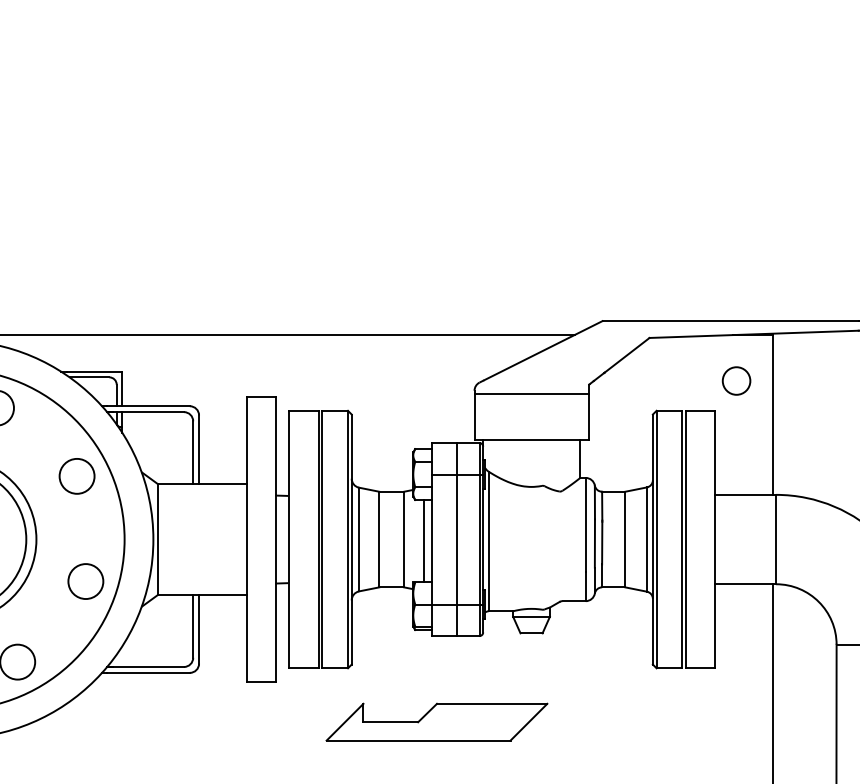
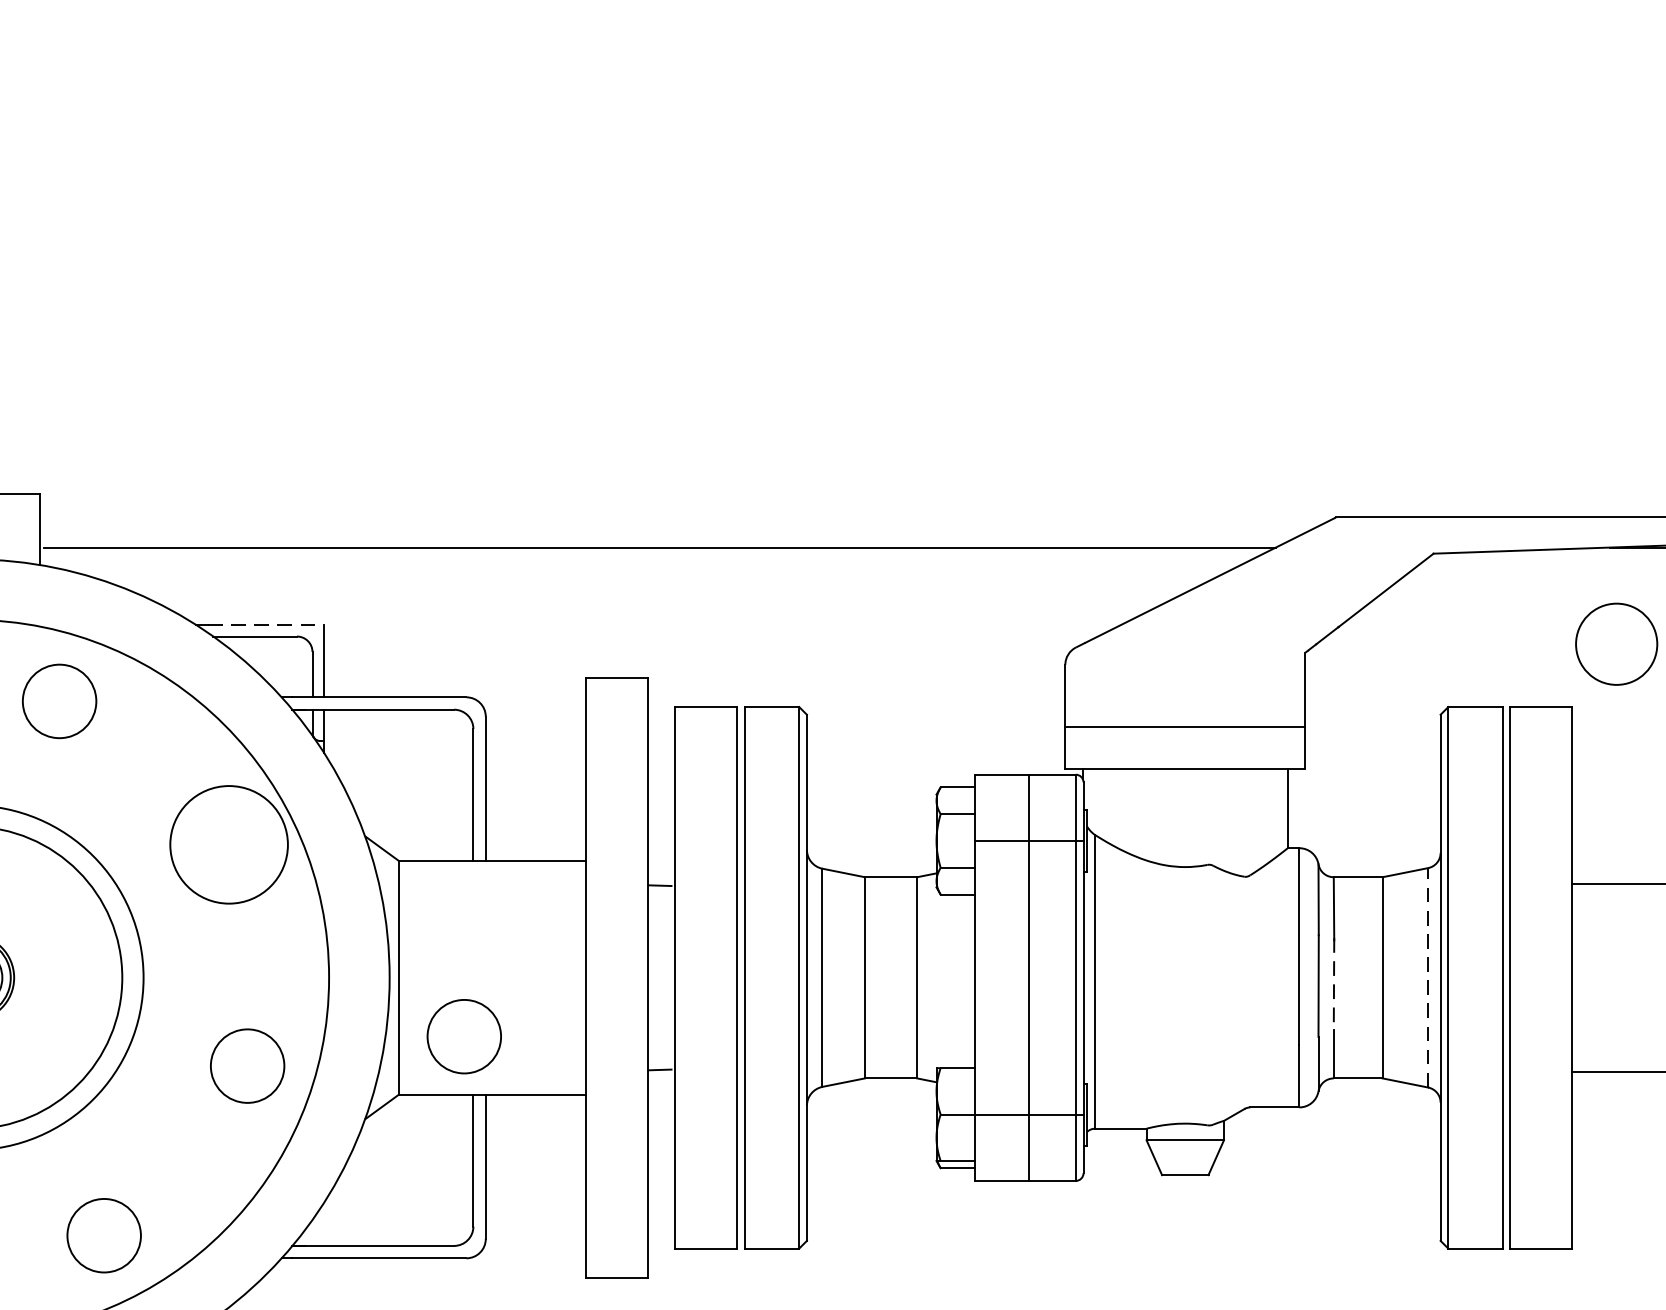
line: (94, 371) -> (265, 624), solid -> dashed
circle: (736, 380) -> (1616, 643), size x1.4
line: (531, 394) -> (1185, 727), moved
circle: (76, 475) -> (227, 843), size x1.6
line: (647, 539) -> (1429, 977), solid -> dashed
line: (424, 541) -> (960, 981), removed
line: (602, 542) -> (1334, 984), solid -> dashed
circle: (188, 567) -> (463, 1036), added

